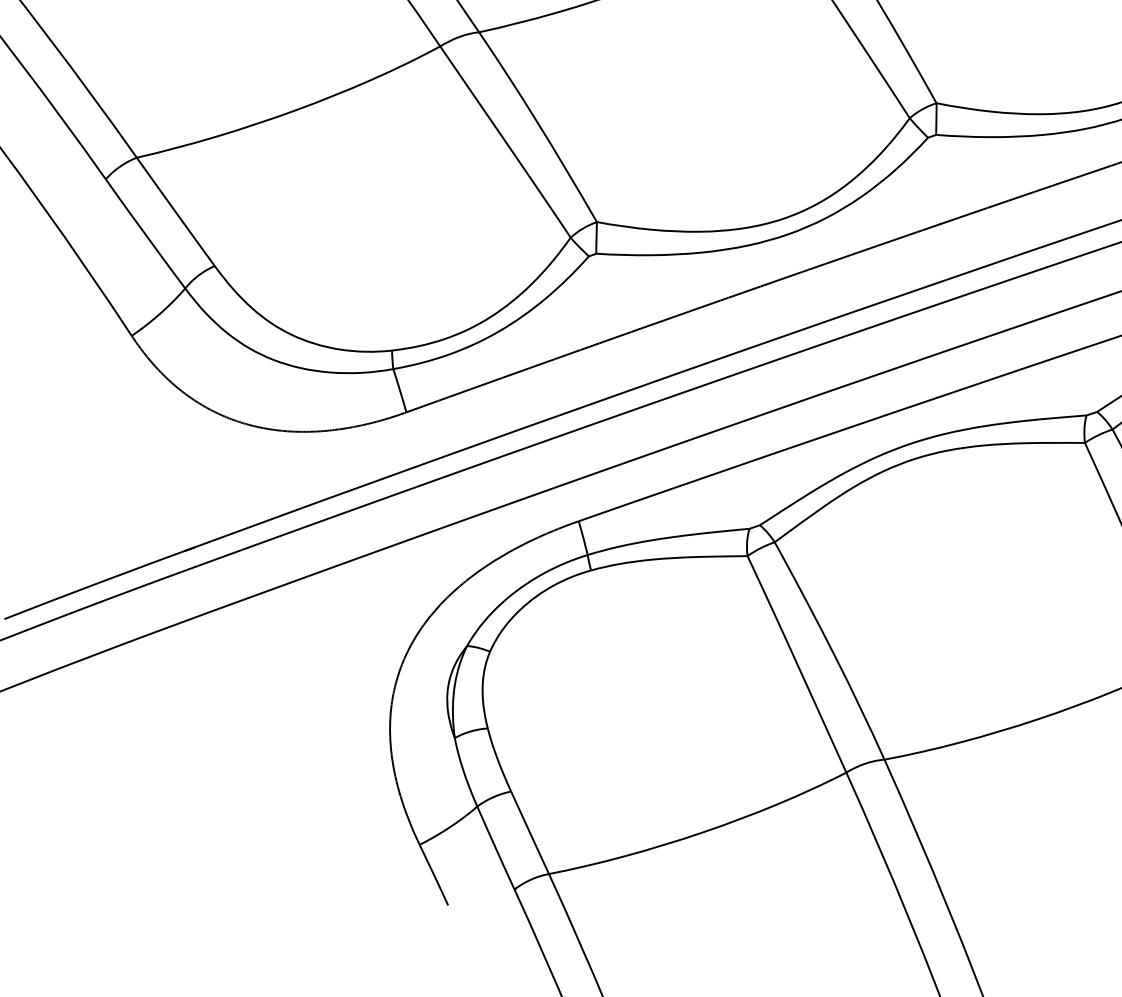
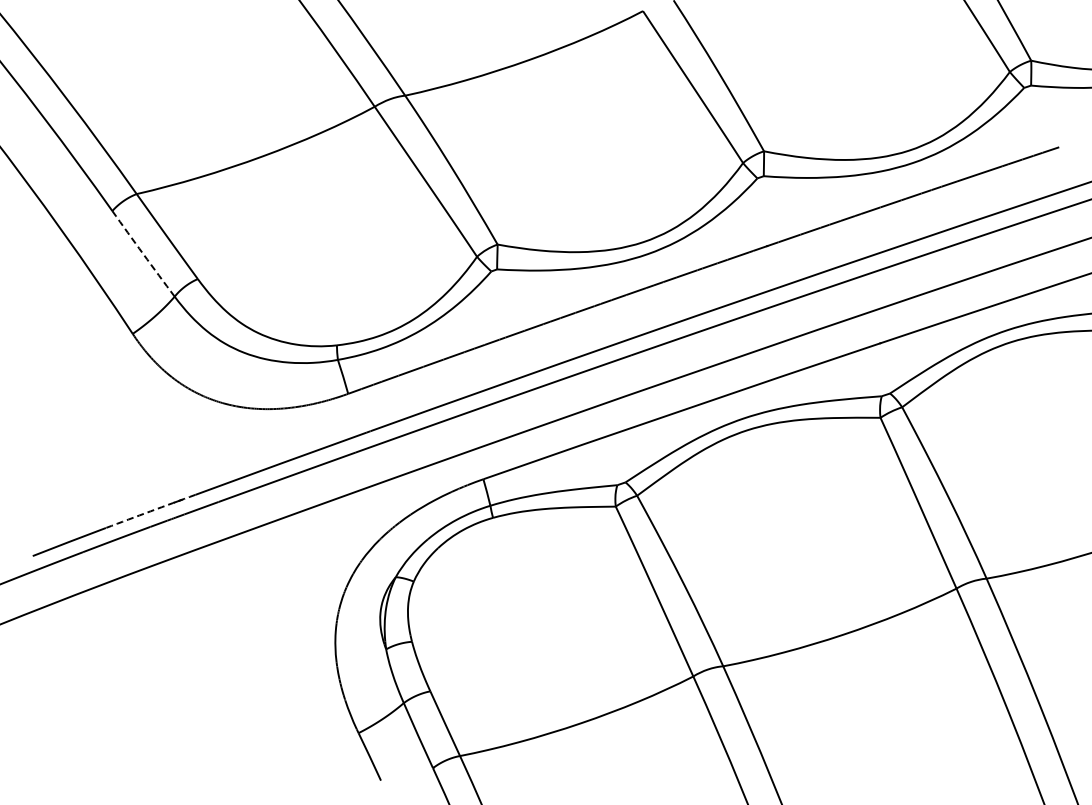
arc: (145, 234) -> (143, 254), solid -> dashed
arc: (154, 562) -> (150, 511), solid -> dashed

